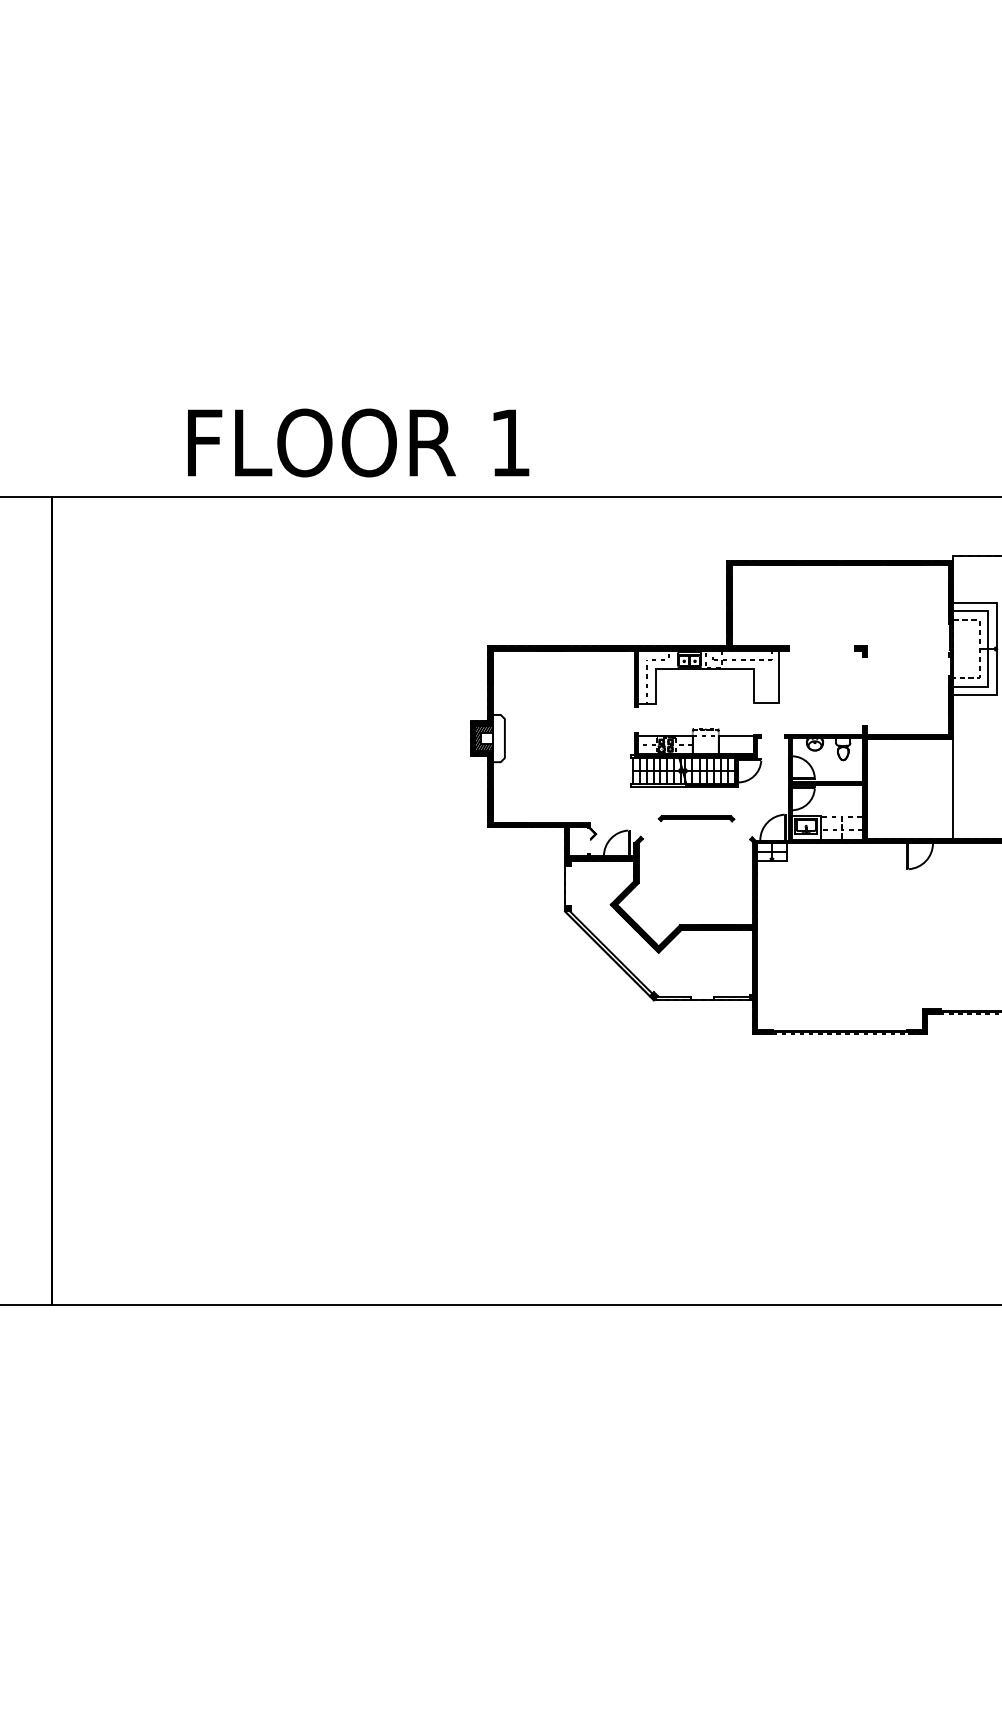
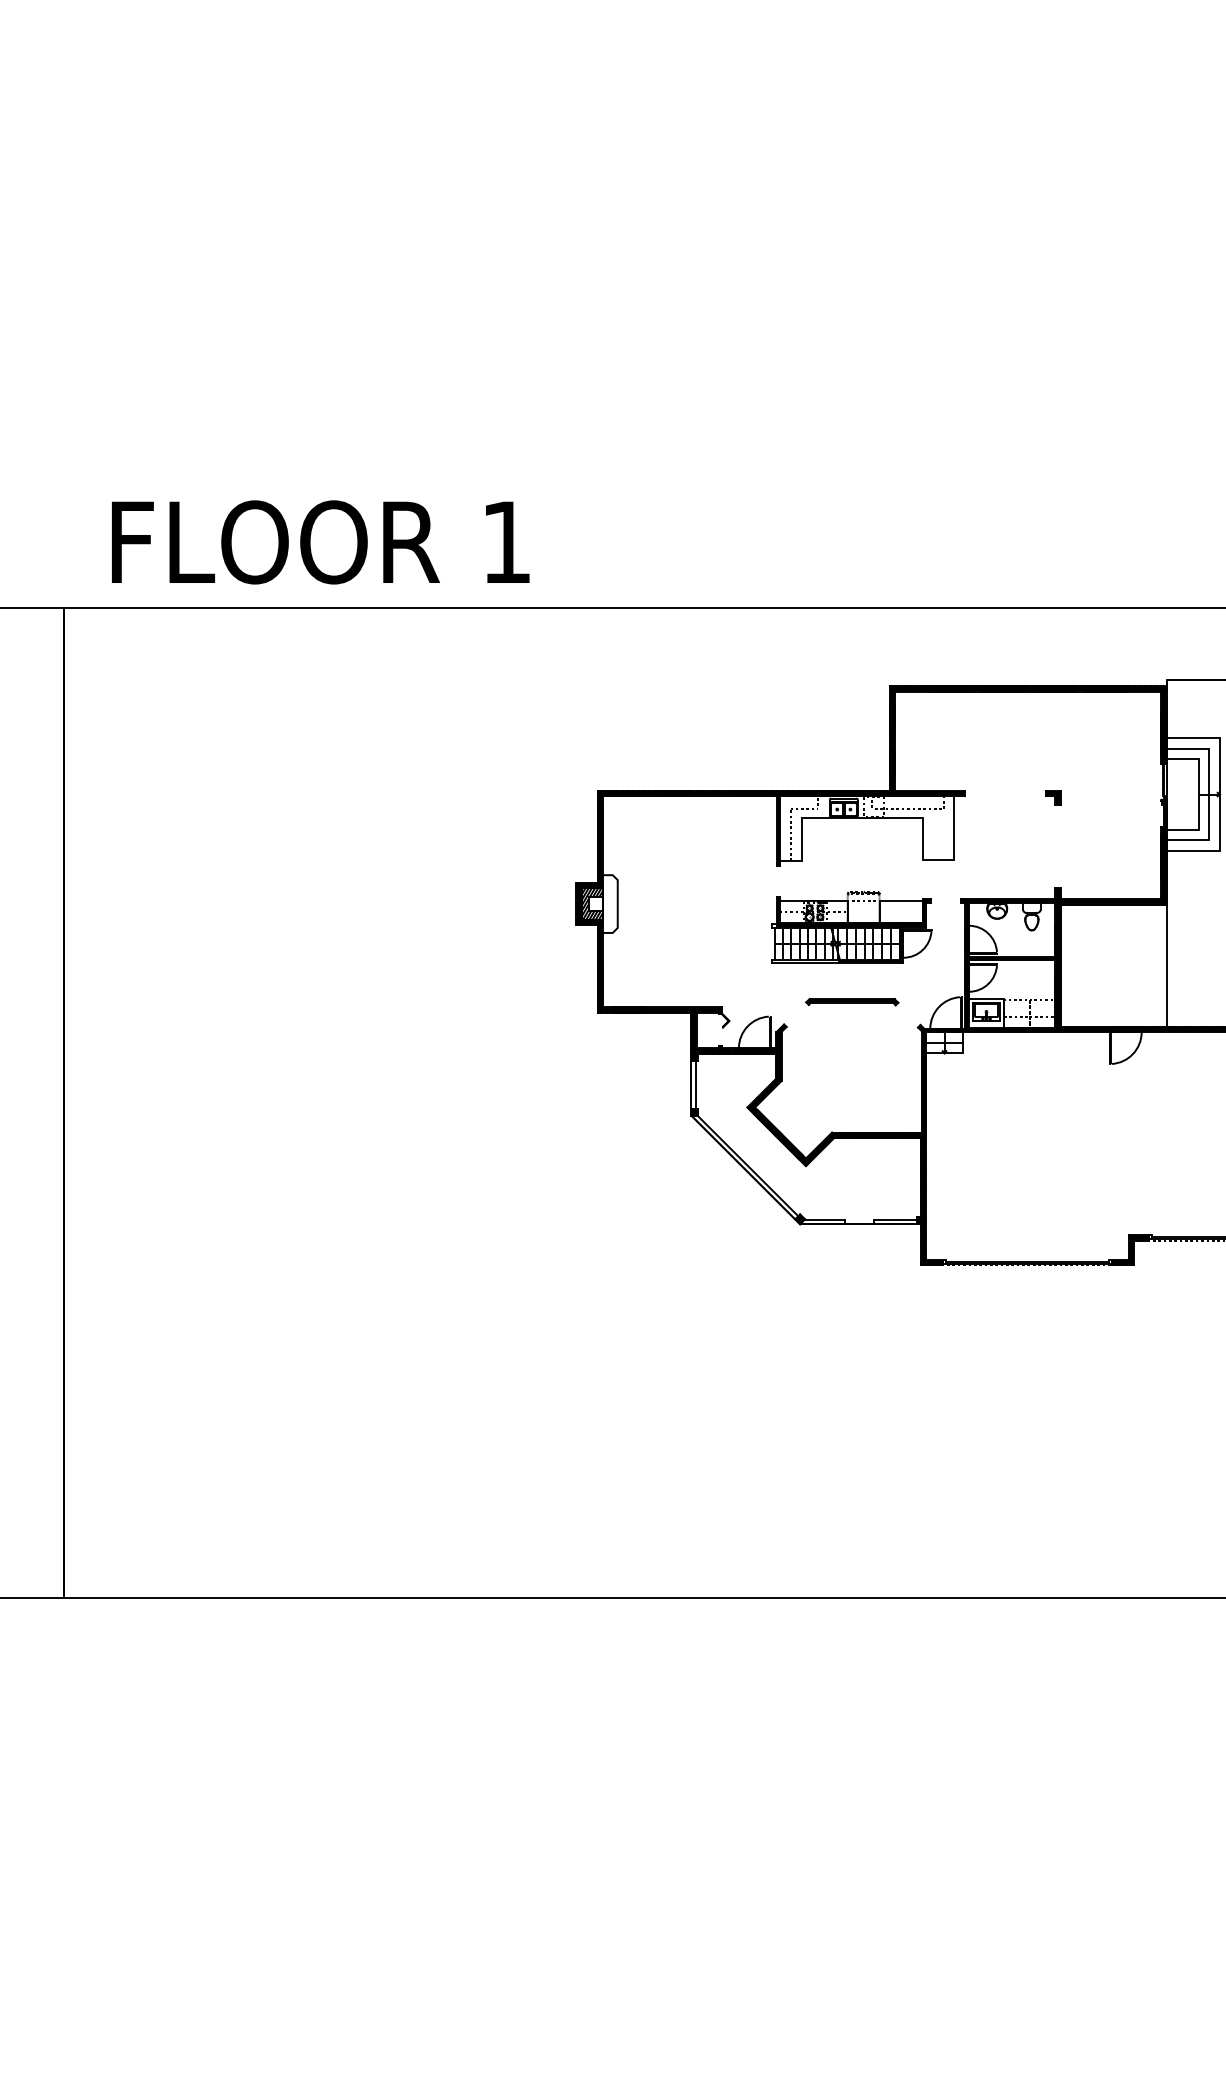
text: (358, 443) -> (320, 542), moved
line: (979, 649) -> (1198, 795), dashed -> solid
line: (568, 886) -> (695, 1084), added

